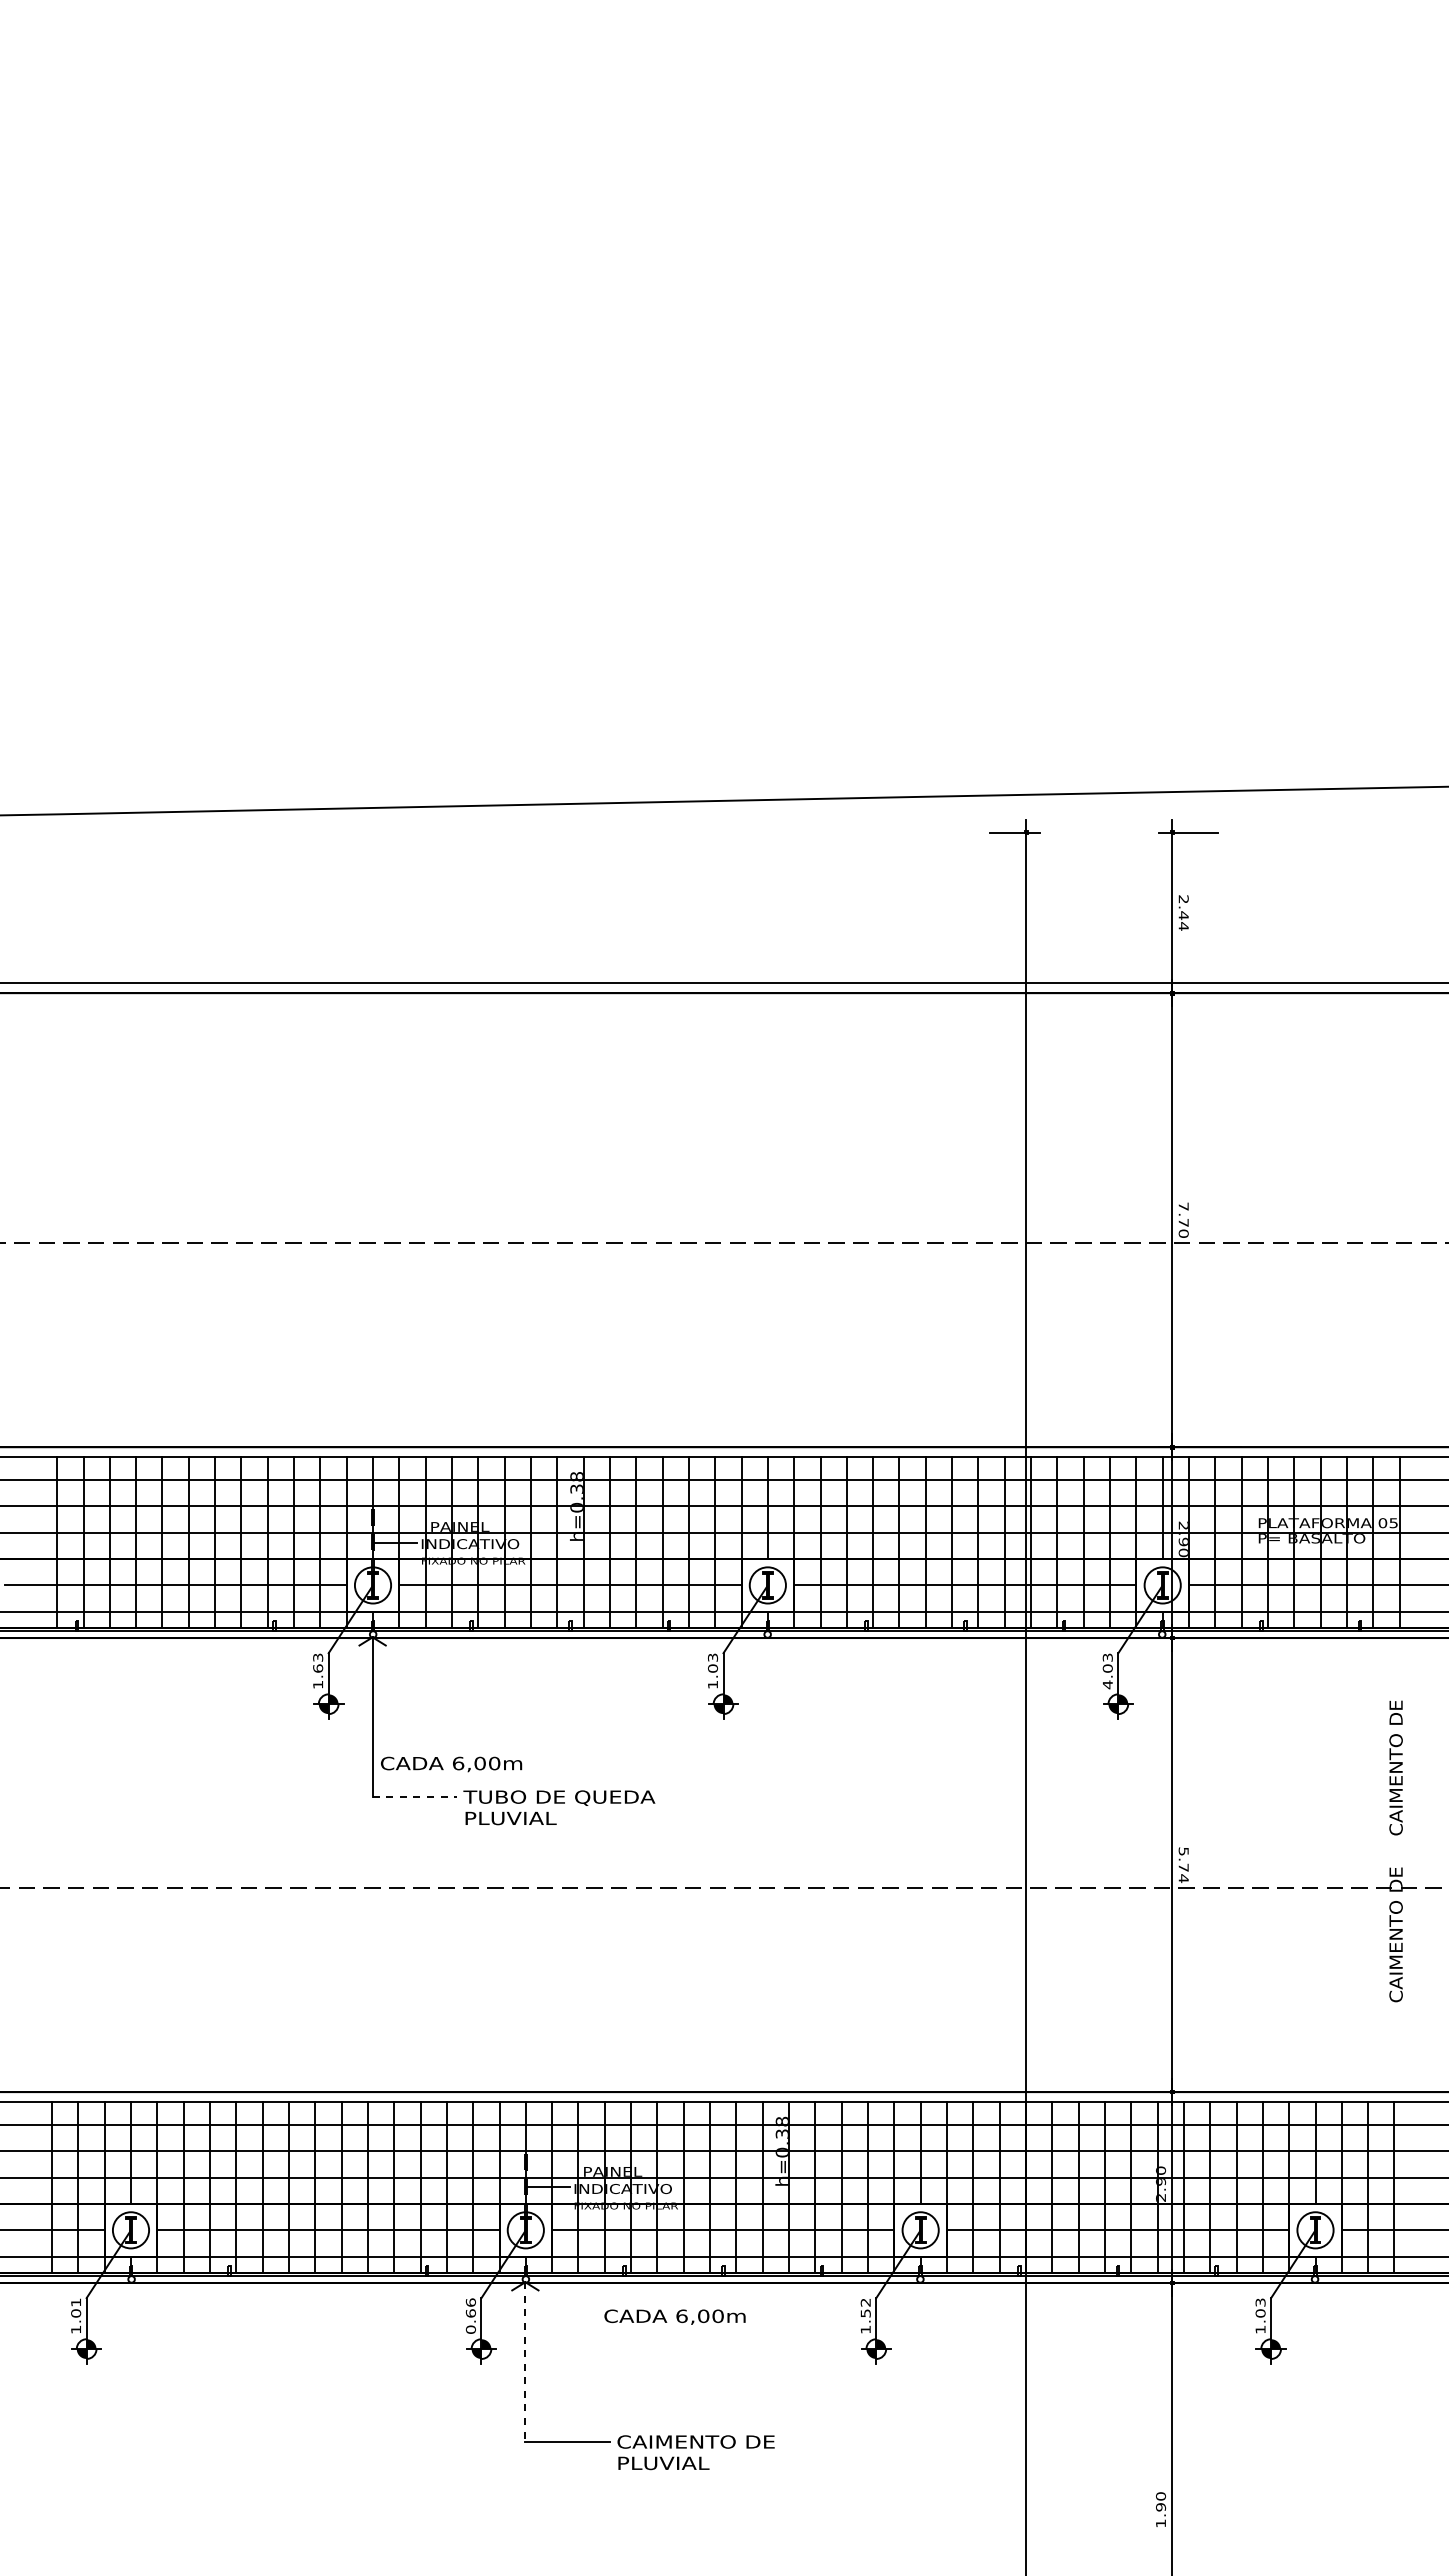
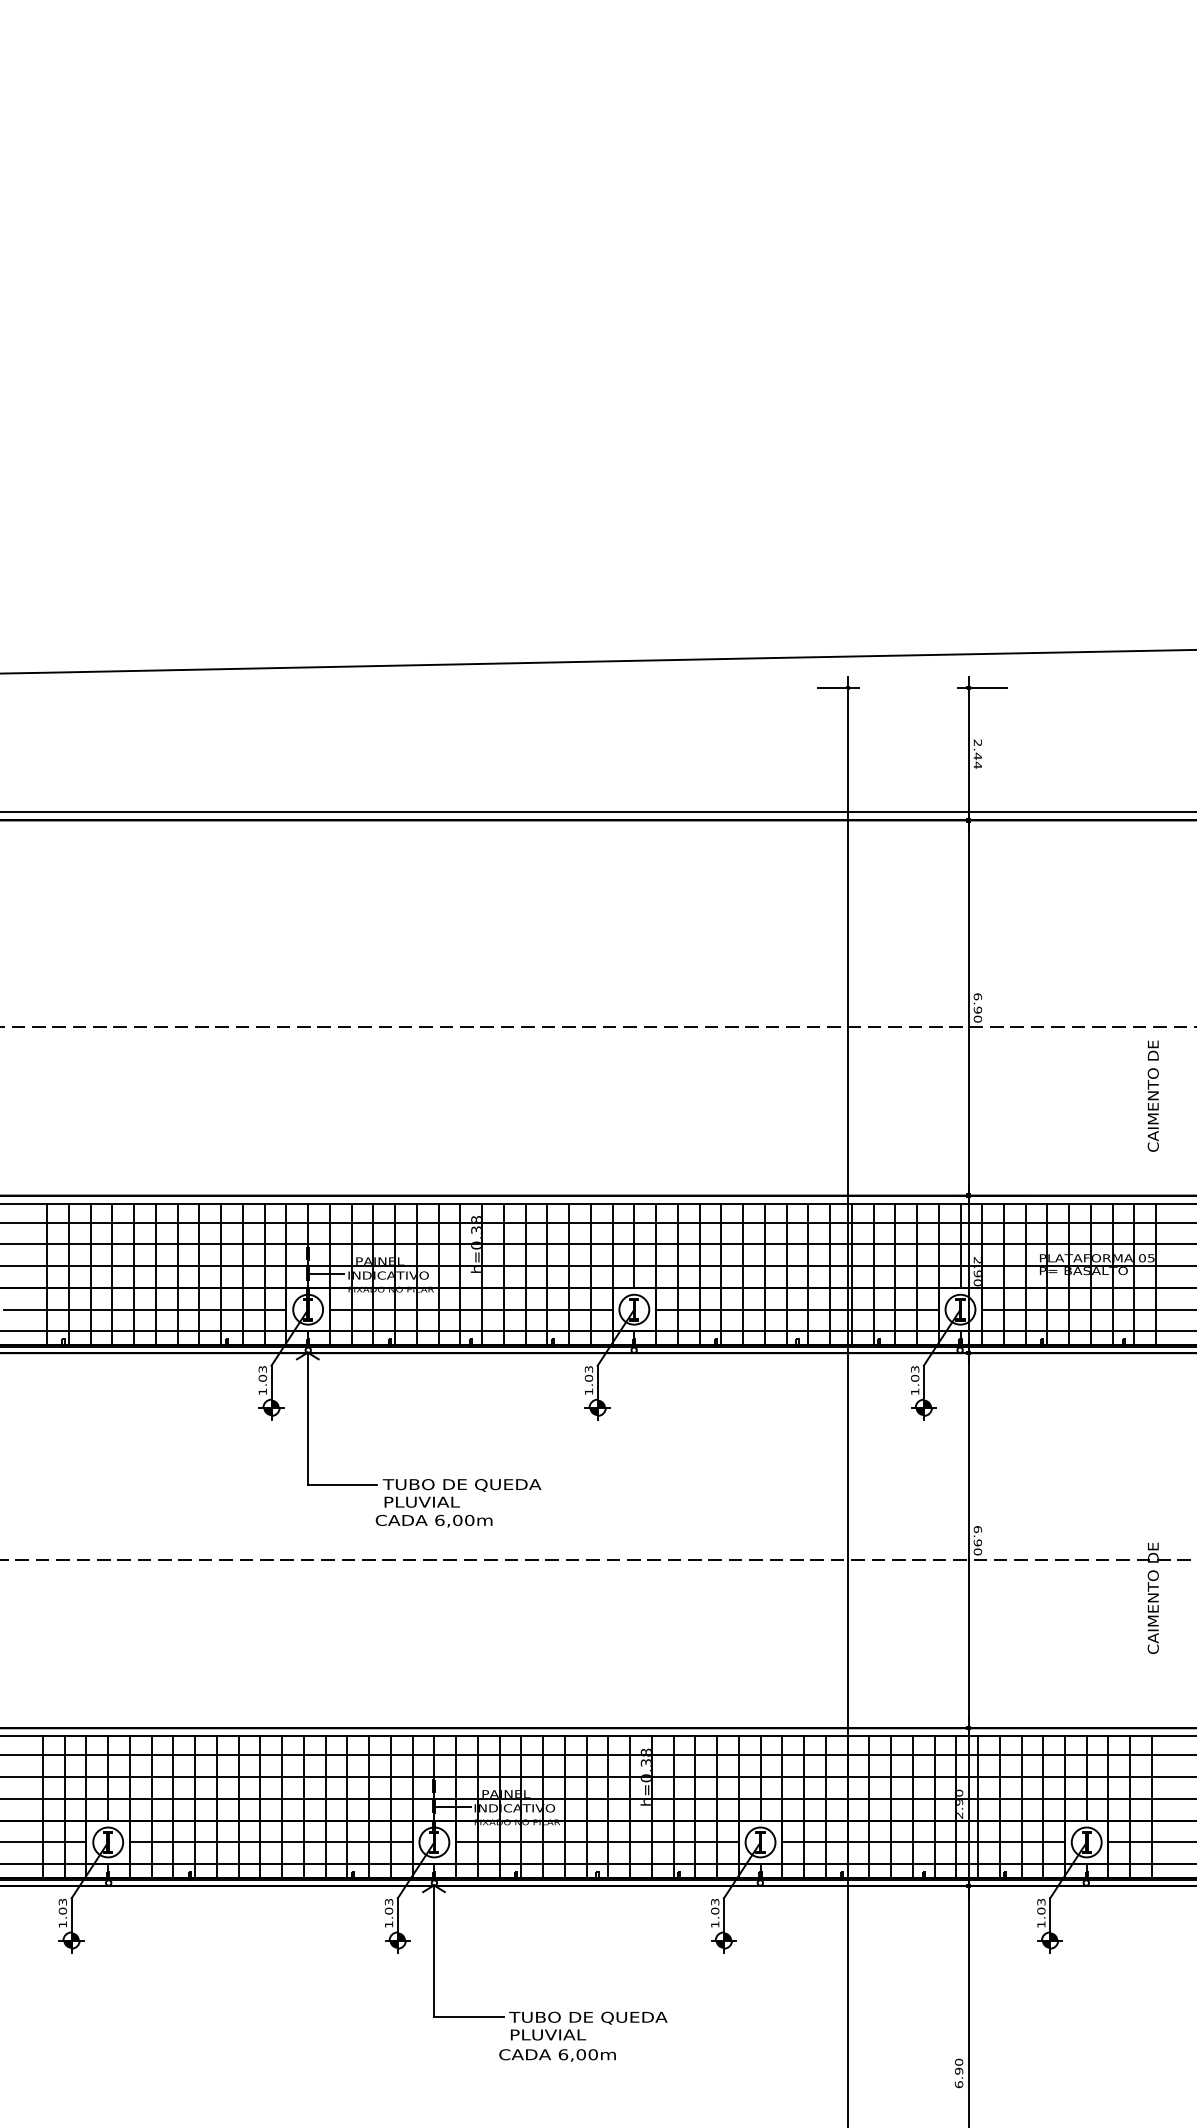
text: (1183, 1214) -> (977, 1003), 7.70 -> 6.90
text: (317, 1668) -> (262, 1378), 1.63 -> 1.03
text: (1107, 1684) -> (914, 1391), 4.03 -> 1.03
text: (451, 1764) -> (434, 1521), moved
text: (1395, 1767) -> (1152, 1095), moved
line: (415, 1797) -> (343, 1484), dashed -> solid
text: (1183, 1865) -> (977, 1541), 5.74 -> 6.90
text: (76, 2302) -> (63, 1902), 1.01 -> 1.03
text: (865, 2307) -> (714, 1906), 1.52 -> 1.03
text: (470, 2315) -> (388, 1912), 0.66 -> 1.03
text: (674, 2316) -> (557, 2054), moved
line: (525, 2362) -> (434, 1951), dashed -> solid
text: (712, 2442) -> (588, 2017), CAIMENTO DE -> TUBO DE QUEDA
text: (1161, 2523) -> (959, 2084), 1.90 -> 6.90

